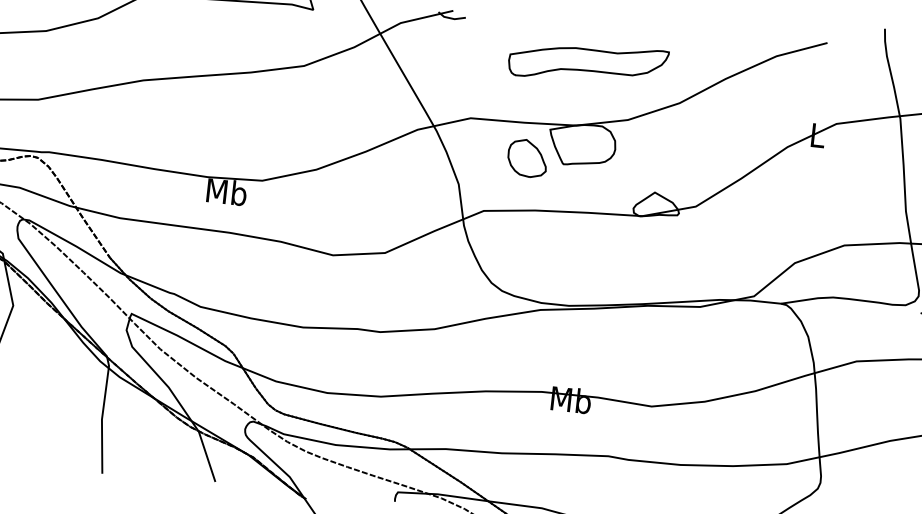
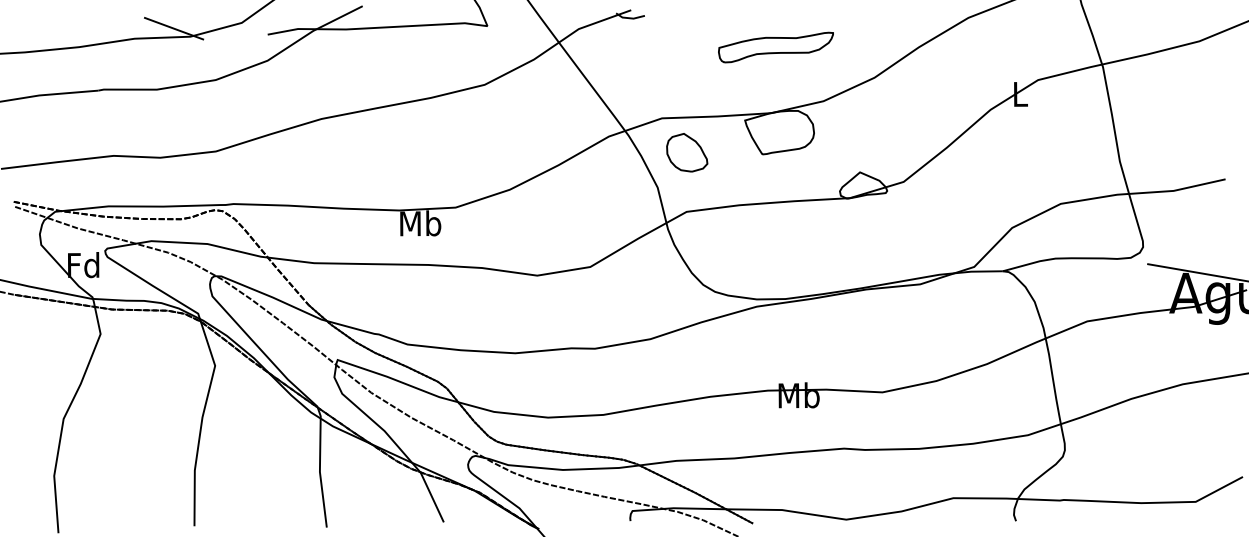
part: (587, 62) -> (775, 47), size x0.7
part: (527, 158) -> (687, 152), moved

